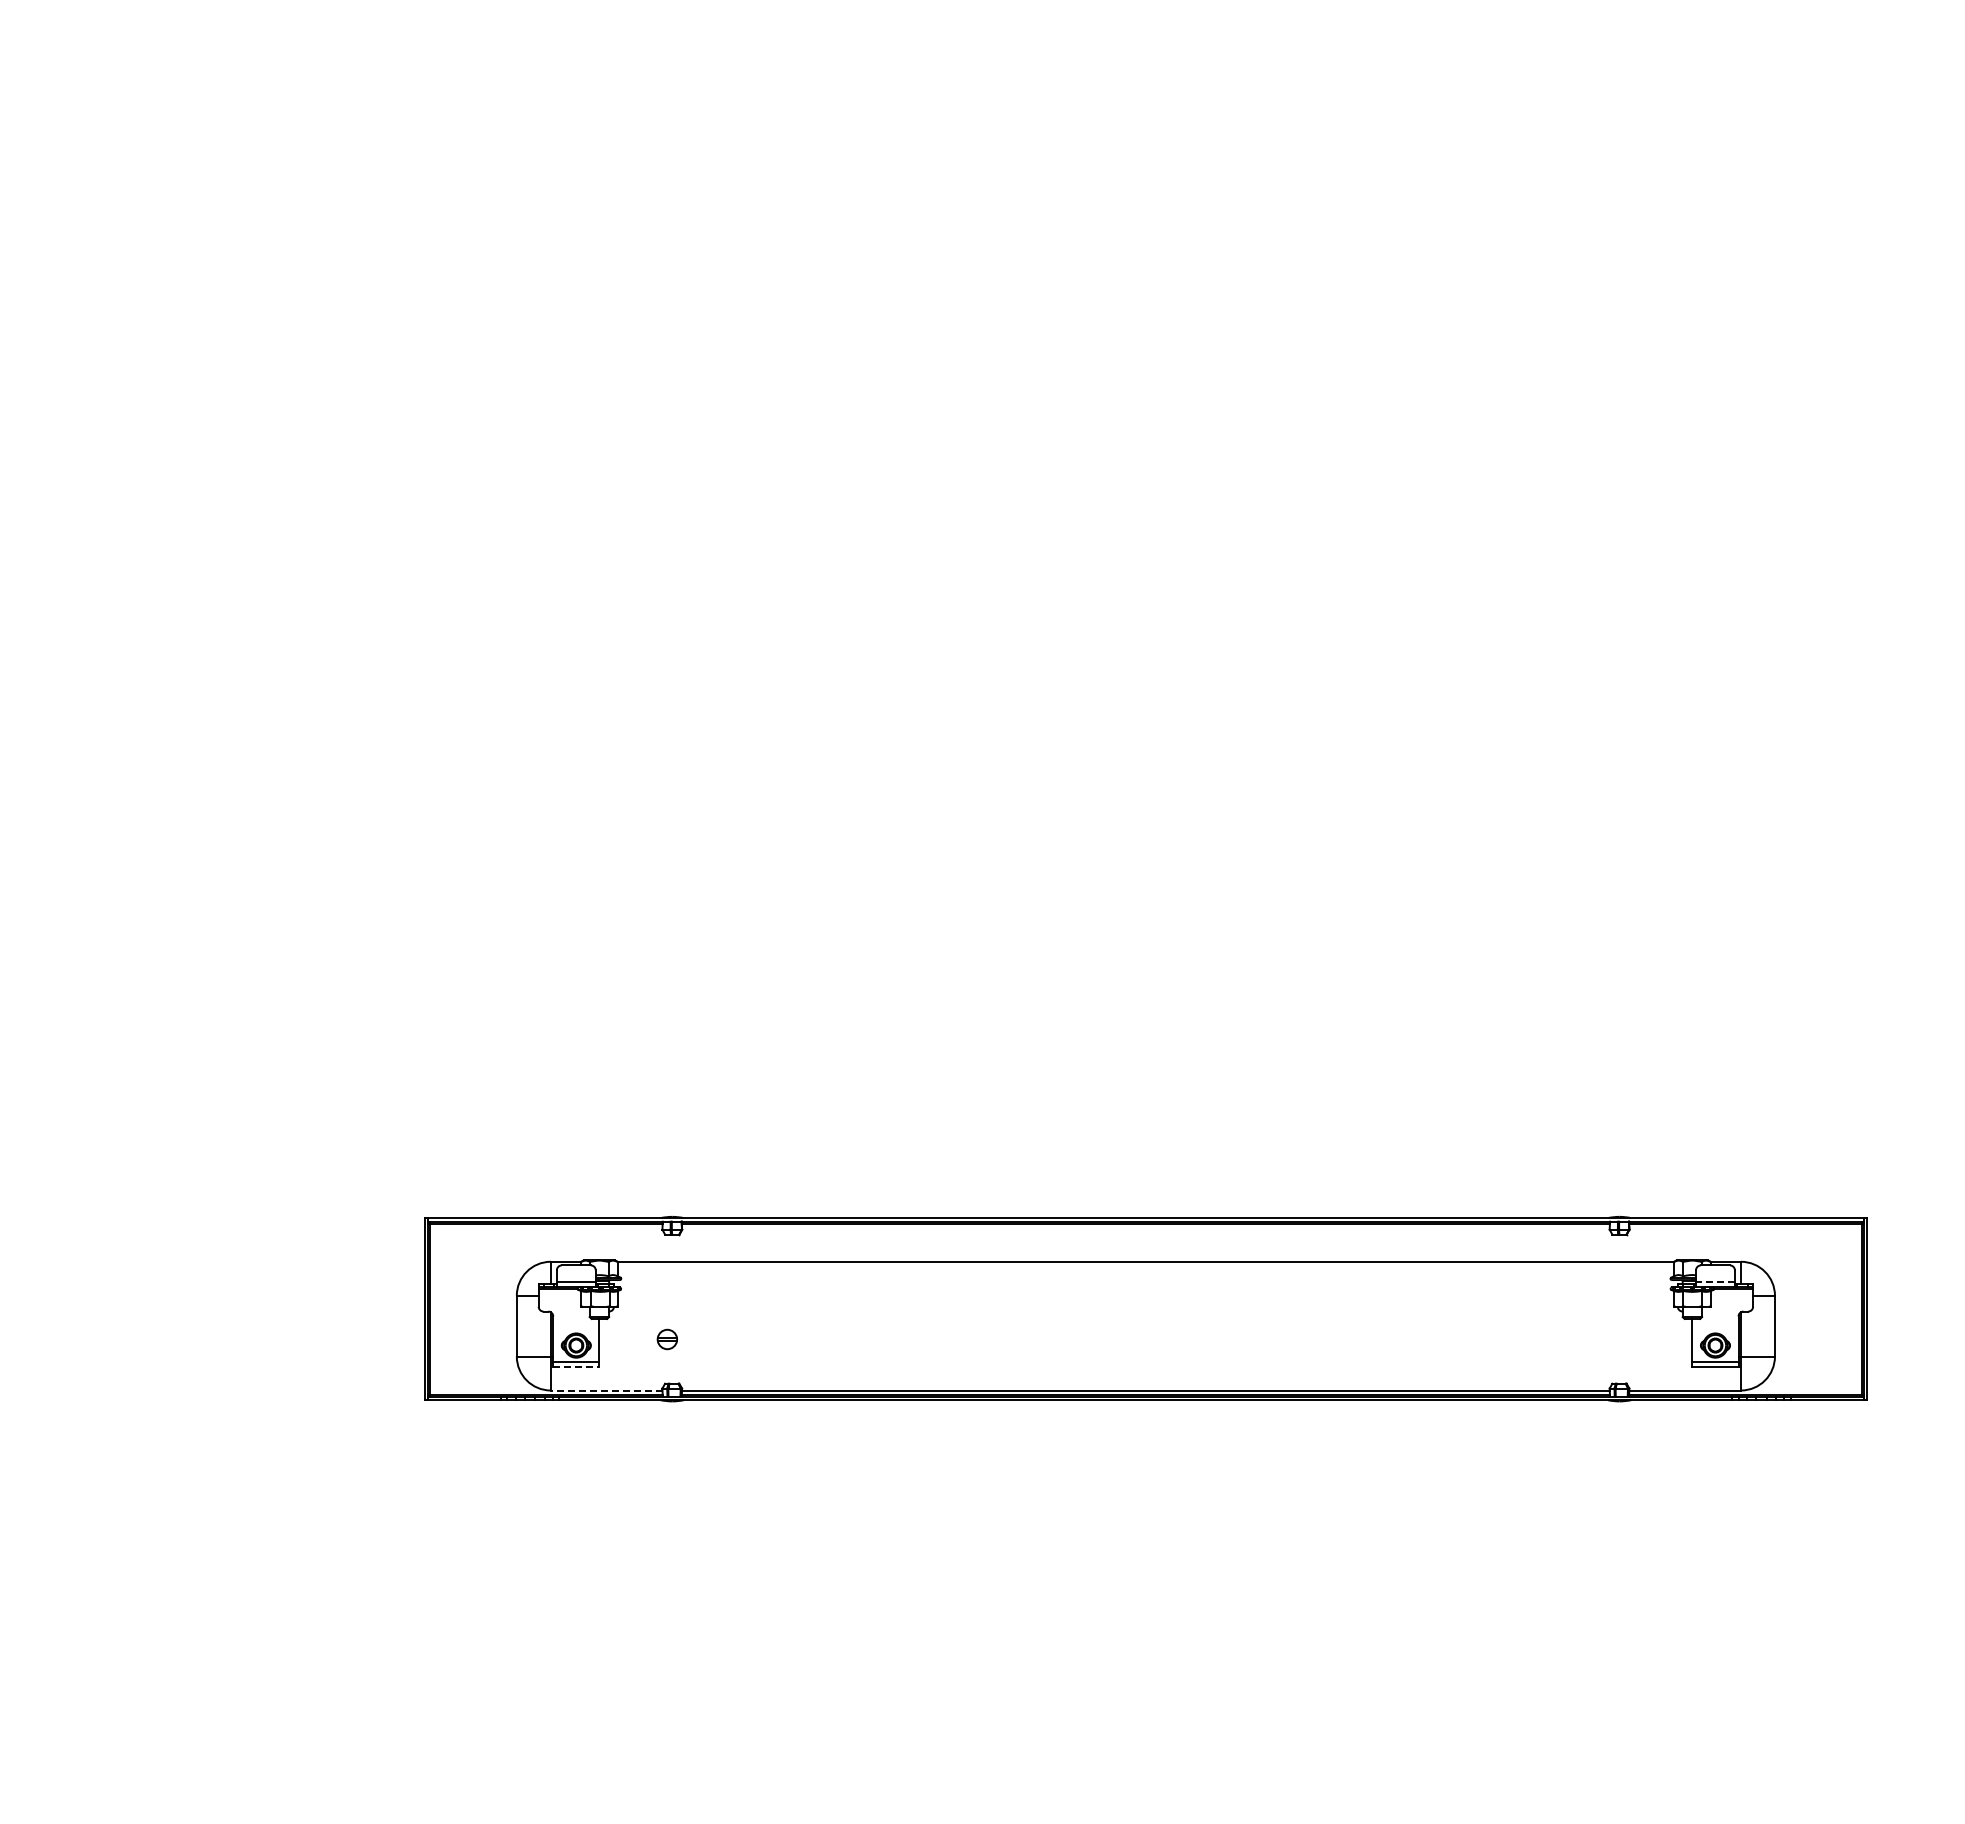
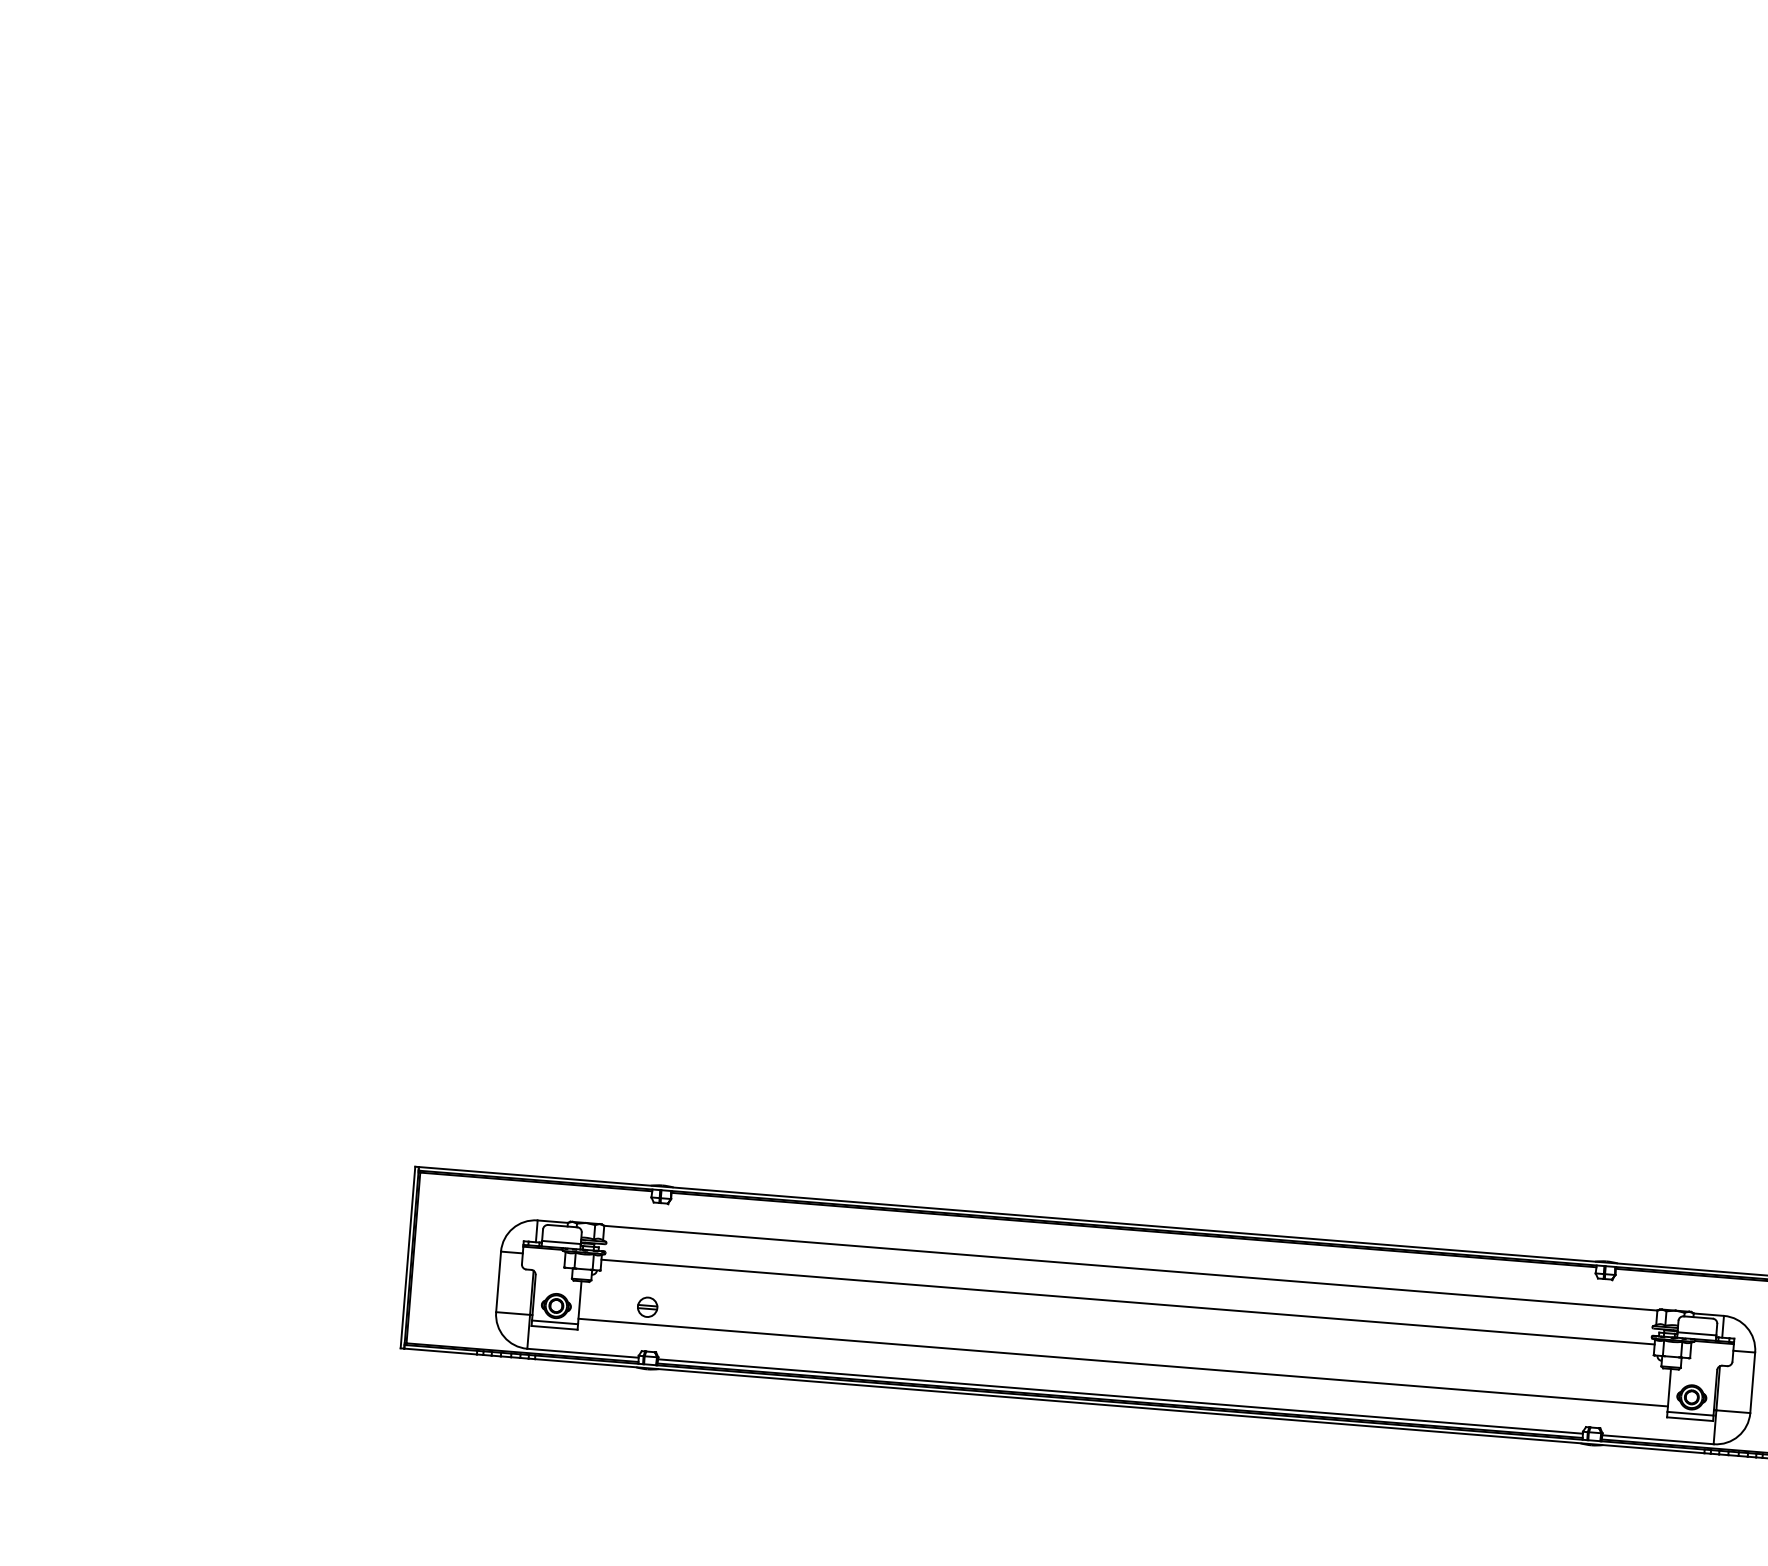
line: (1714, 1281) -> (1696, 1333), dashed -> solid
line: (1145, 1295) -> (1127, 1301), added
line: (1145, 1356) -> (1122, 1362), added
line: (576, 1367) -> (554, 1327), dashed -> solid
line: (606, 1390) -> (582, 1353), dashed -> solid

